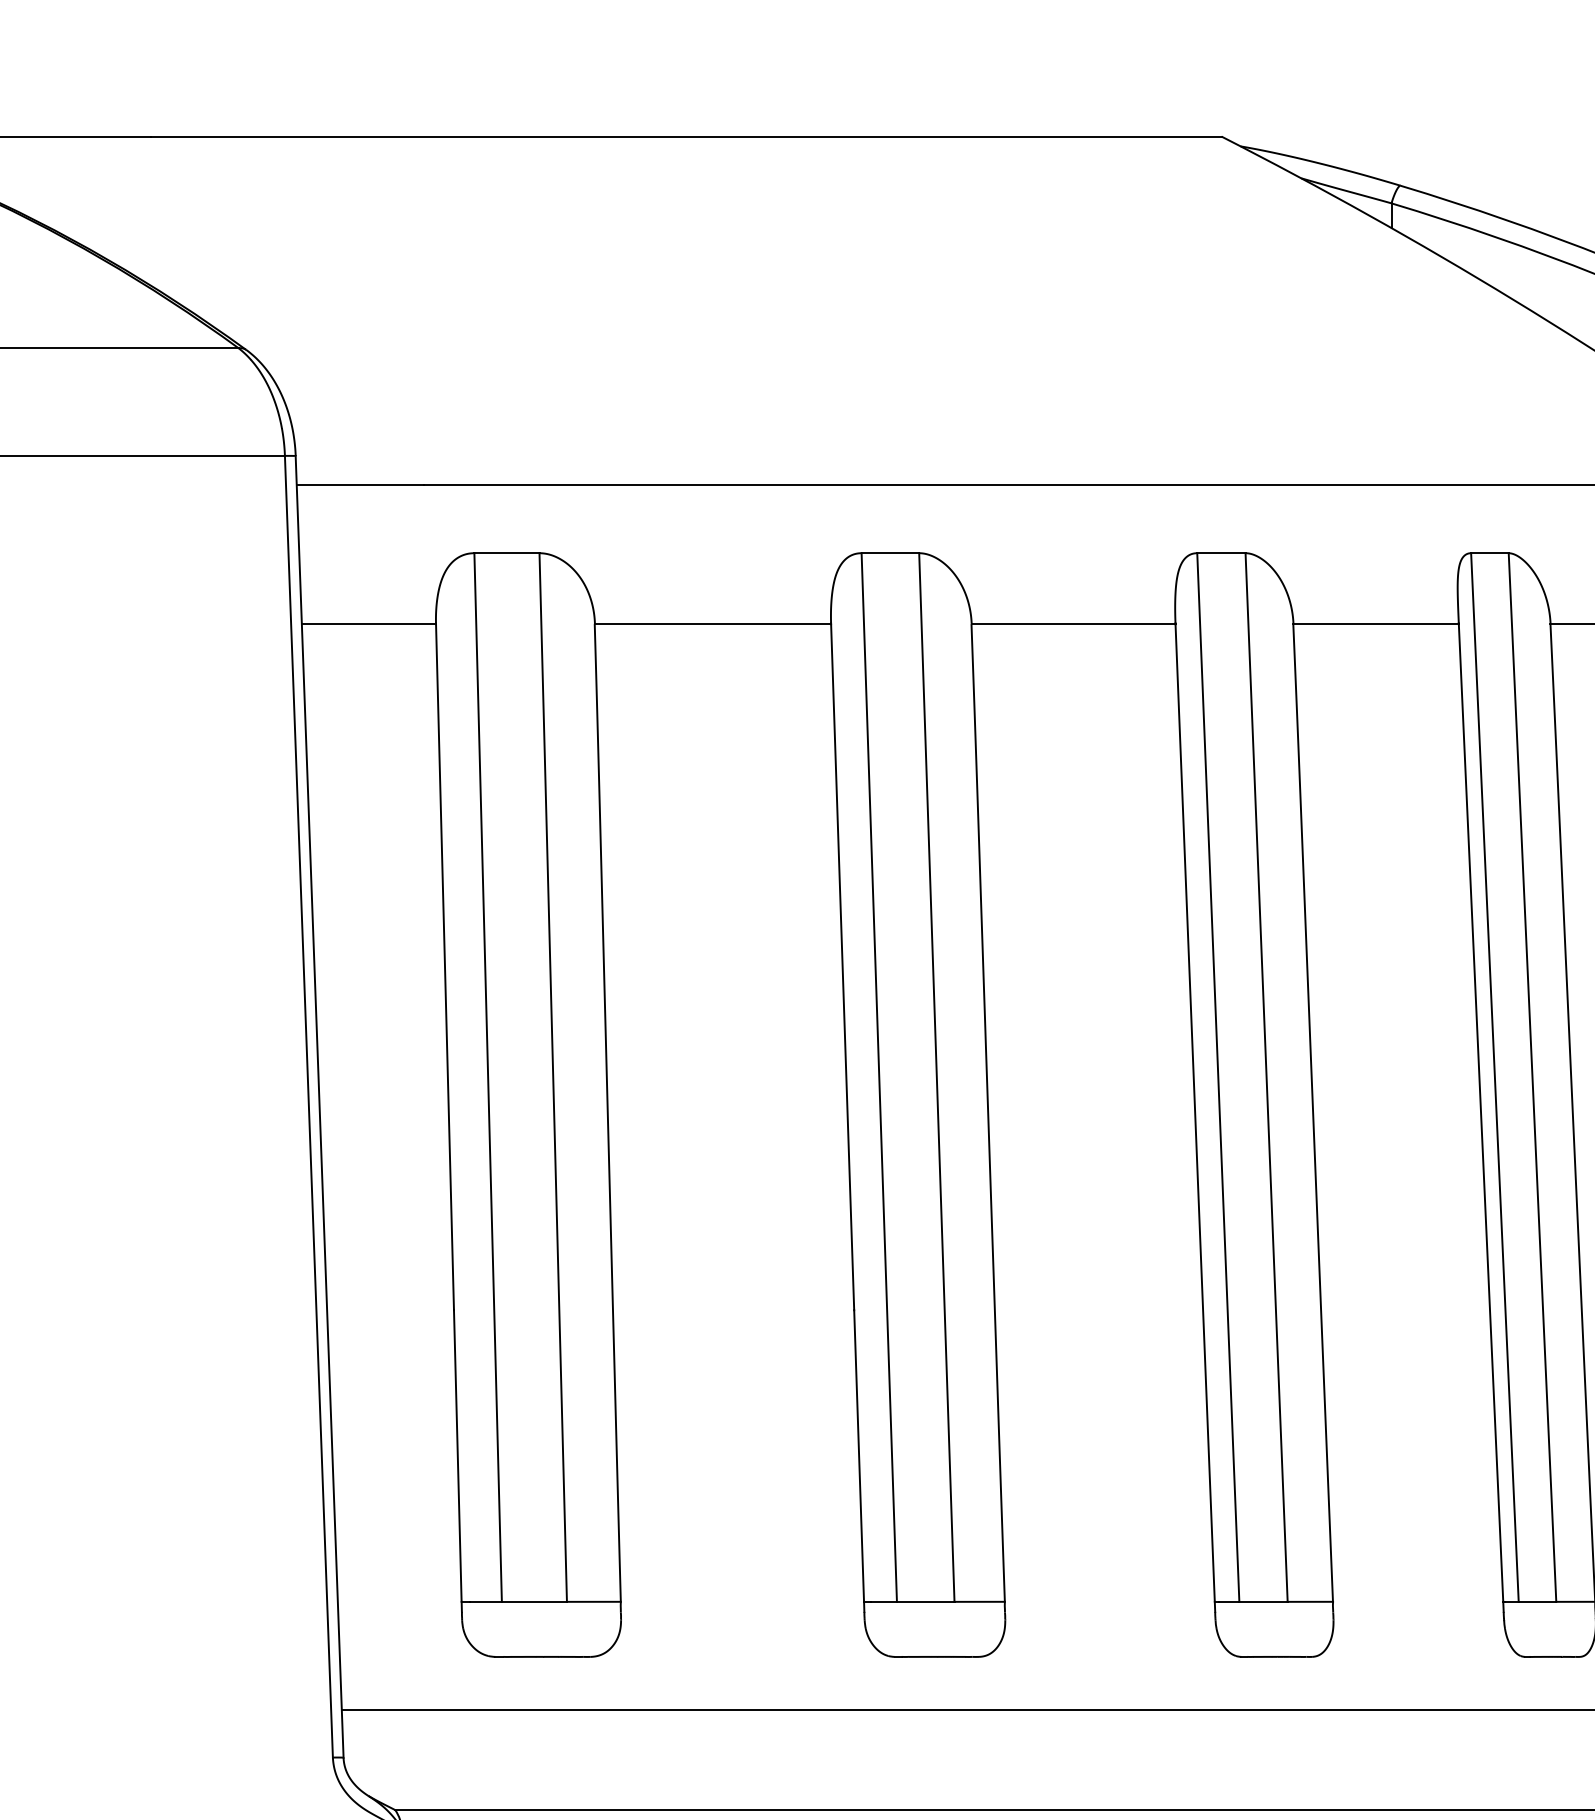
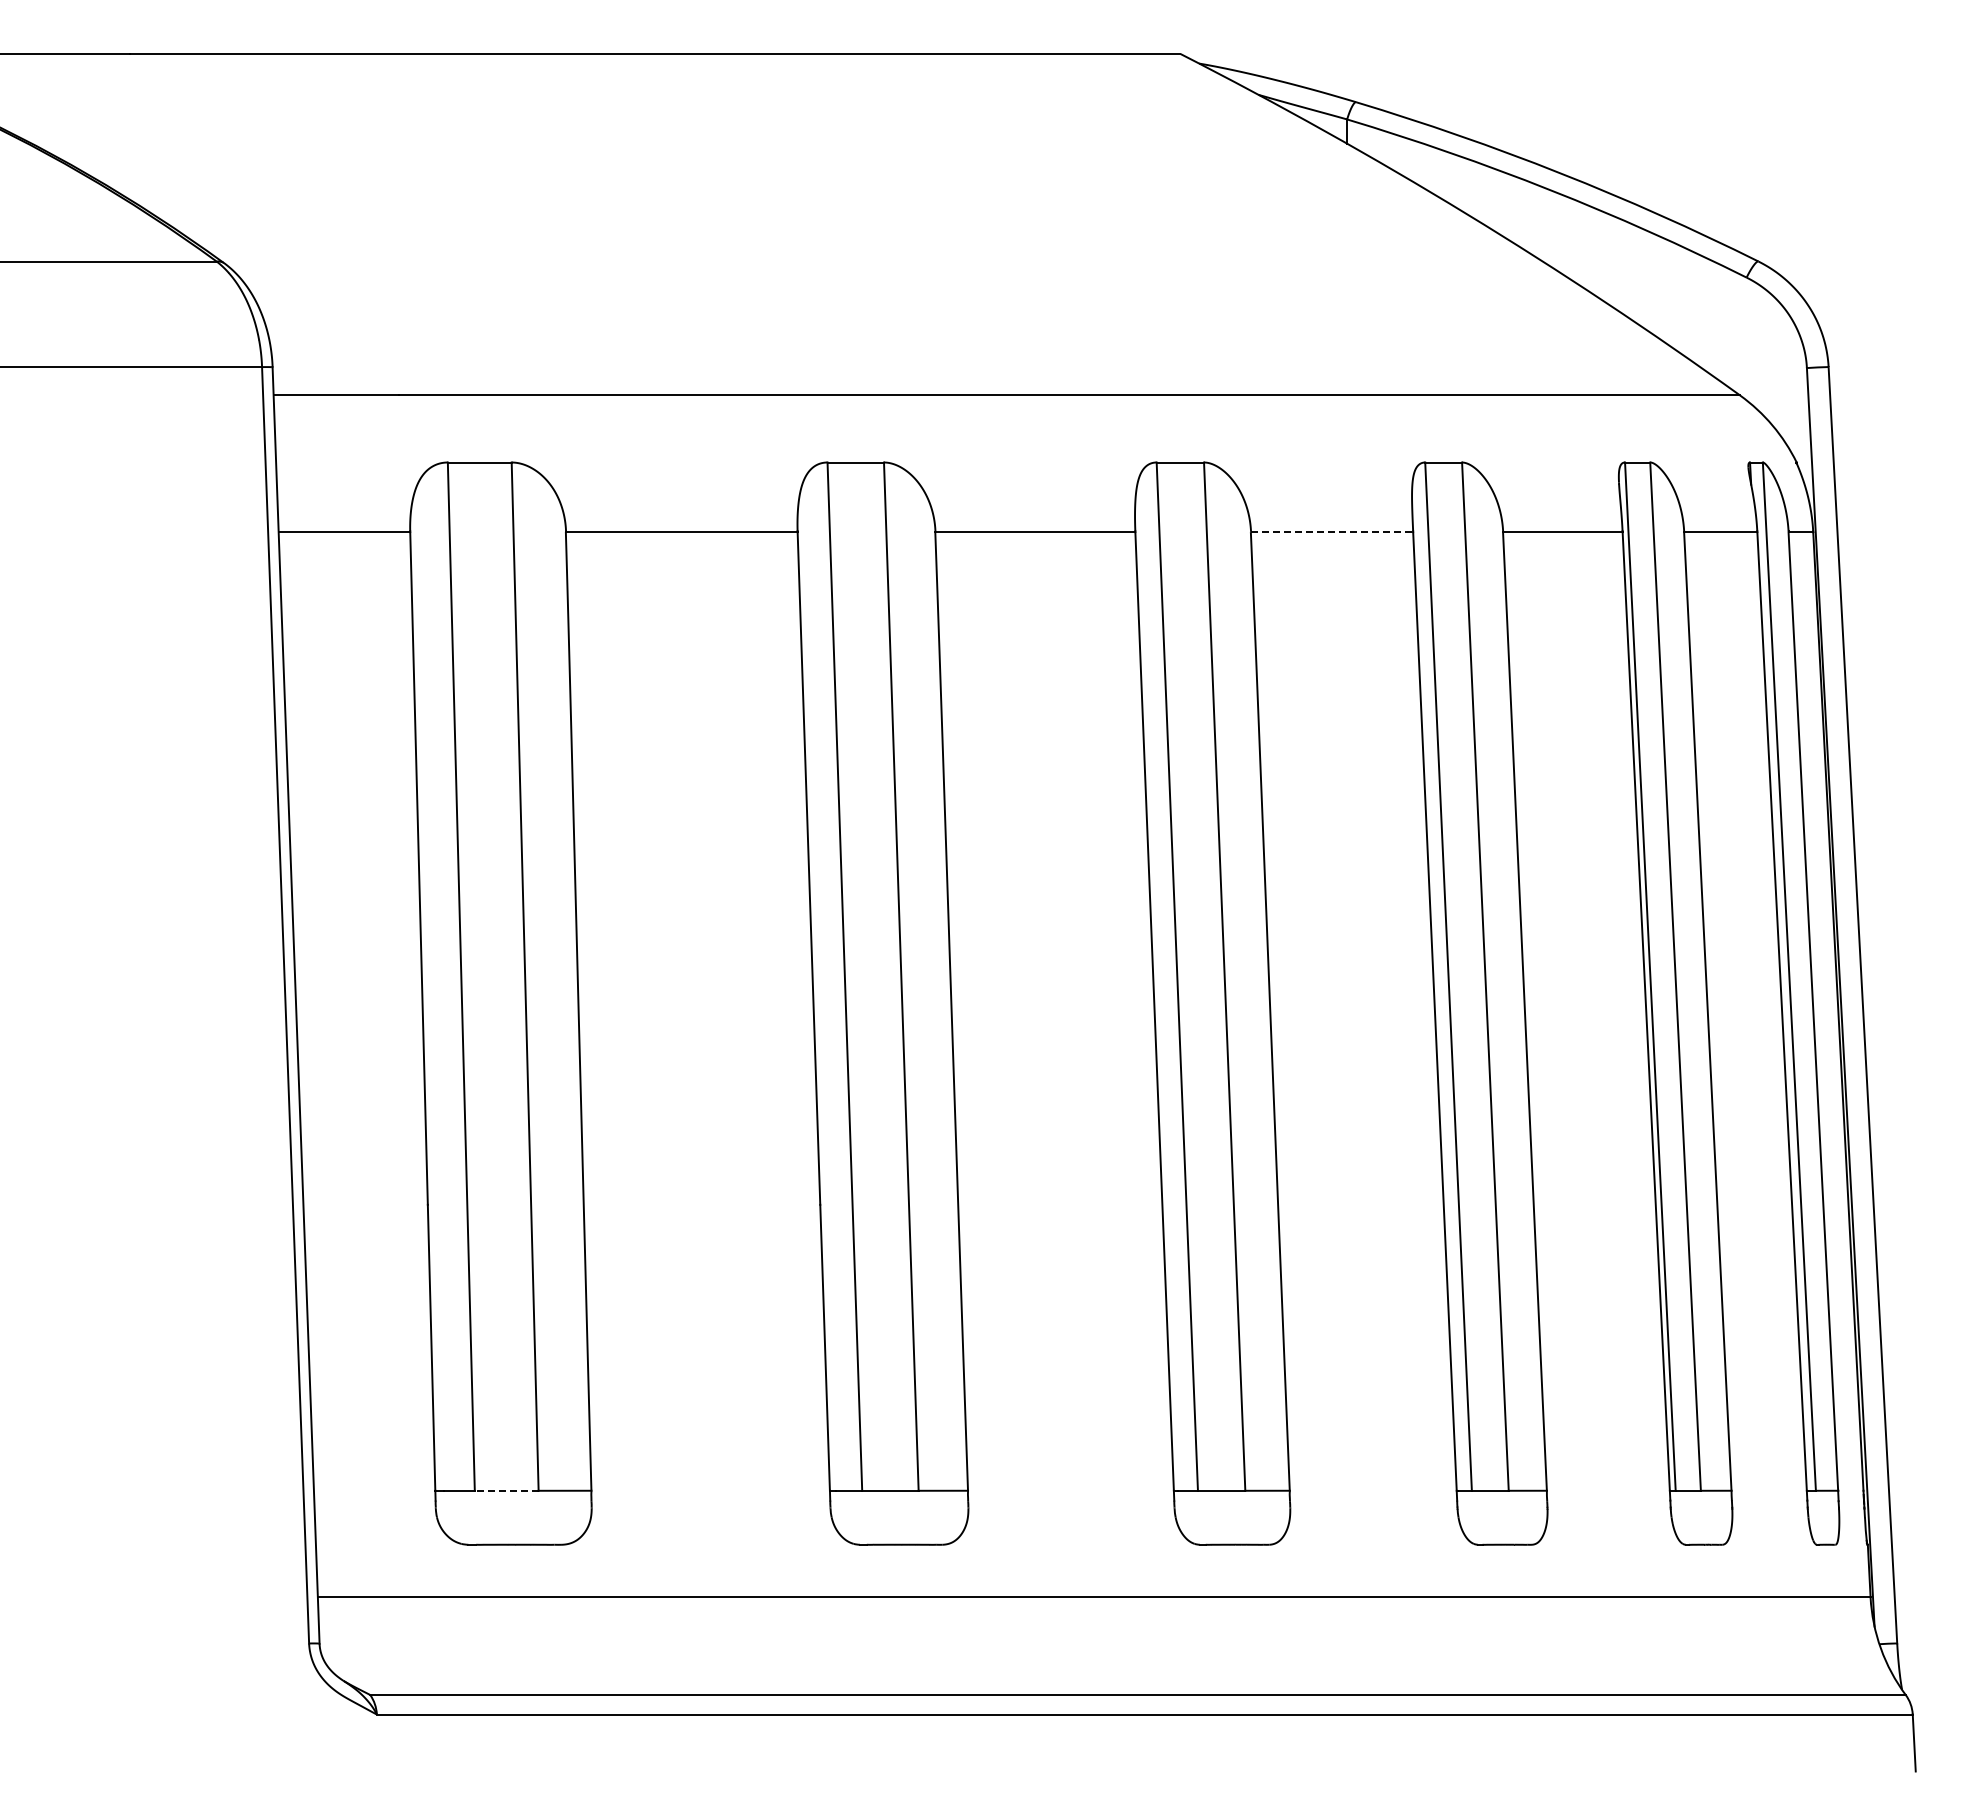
line: (1376, 624) -> (1332, 532), solid -> dashed
line: (534, 1601) -> (506, 1490), solid -> dashed

